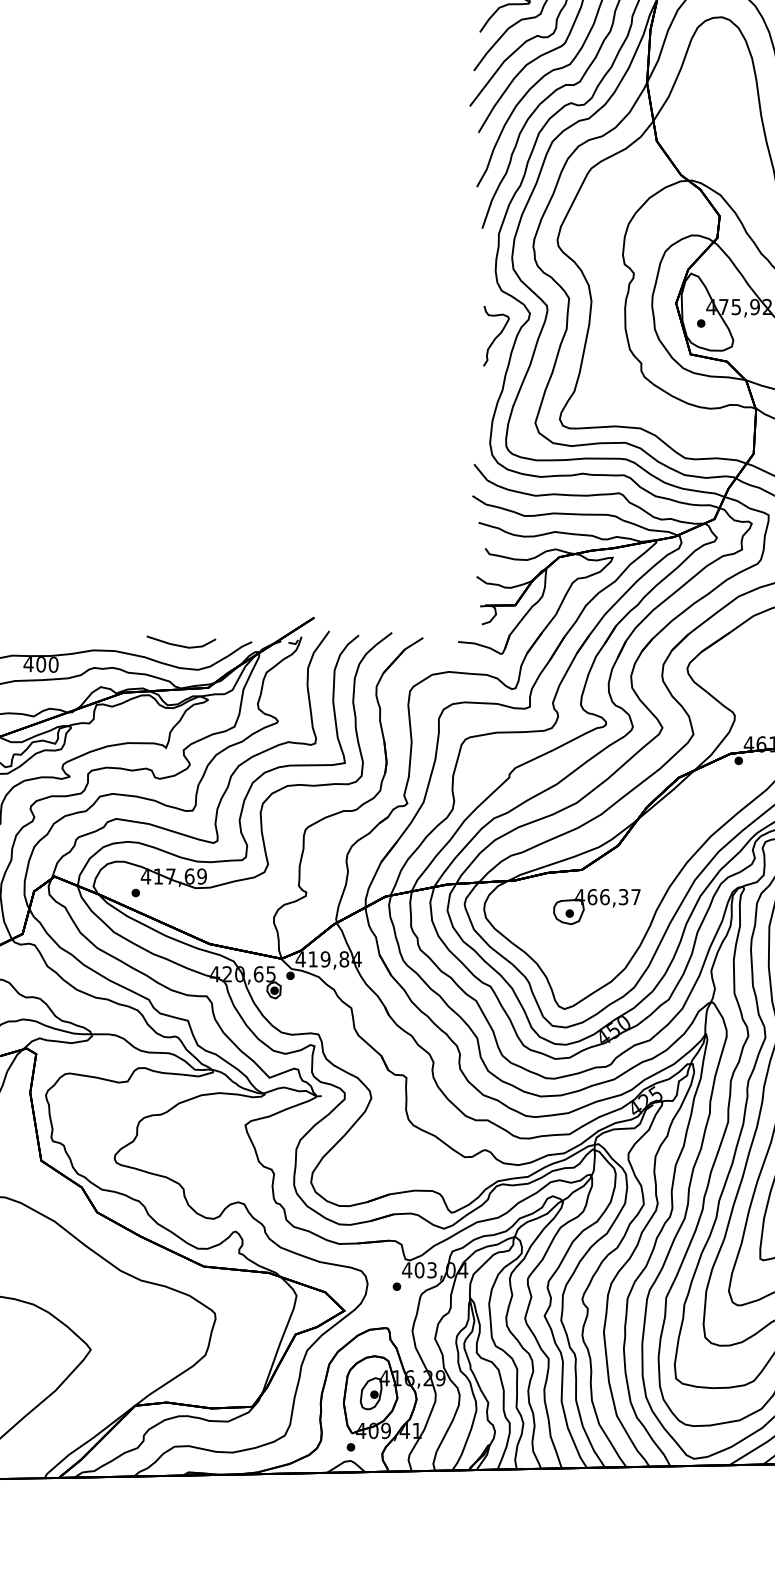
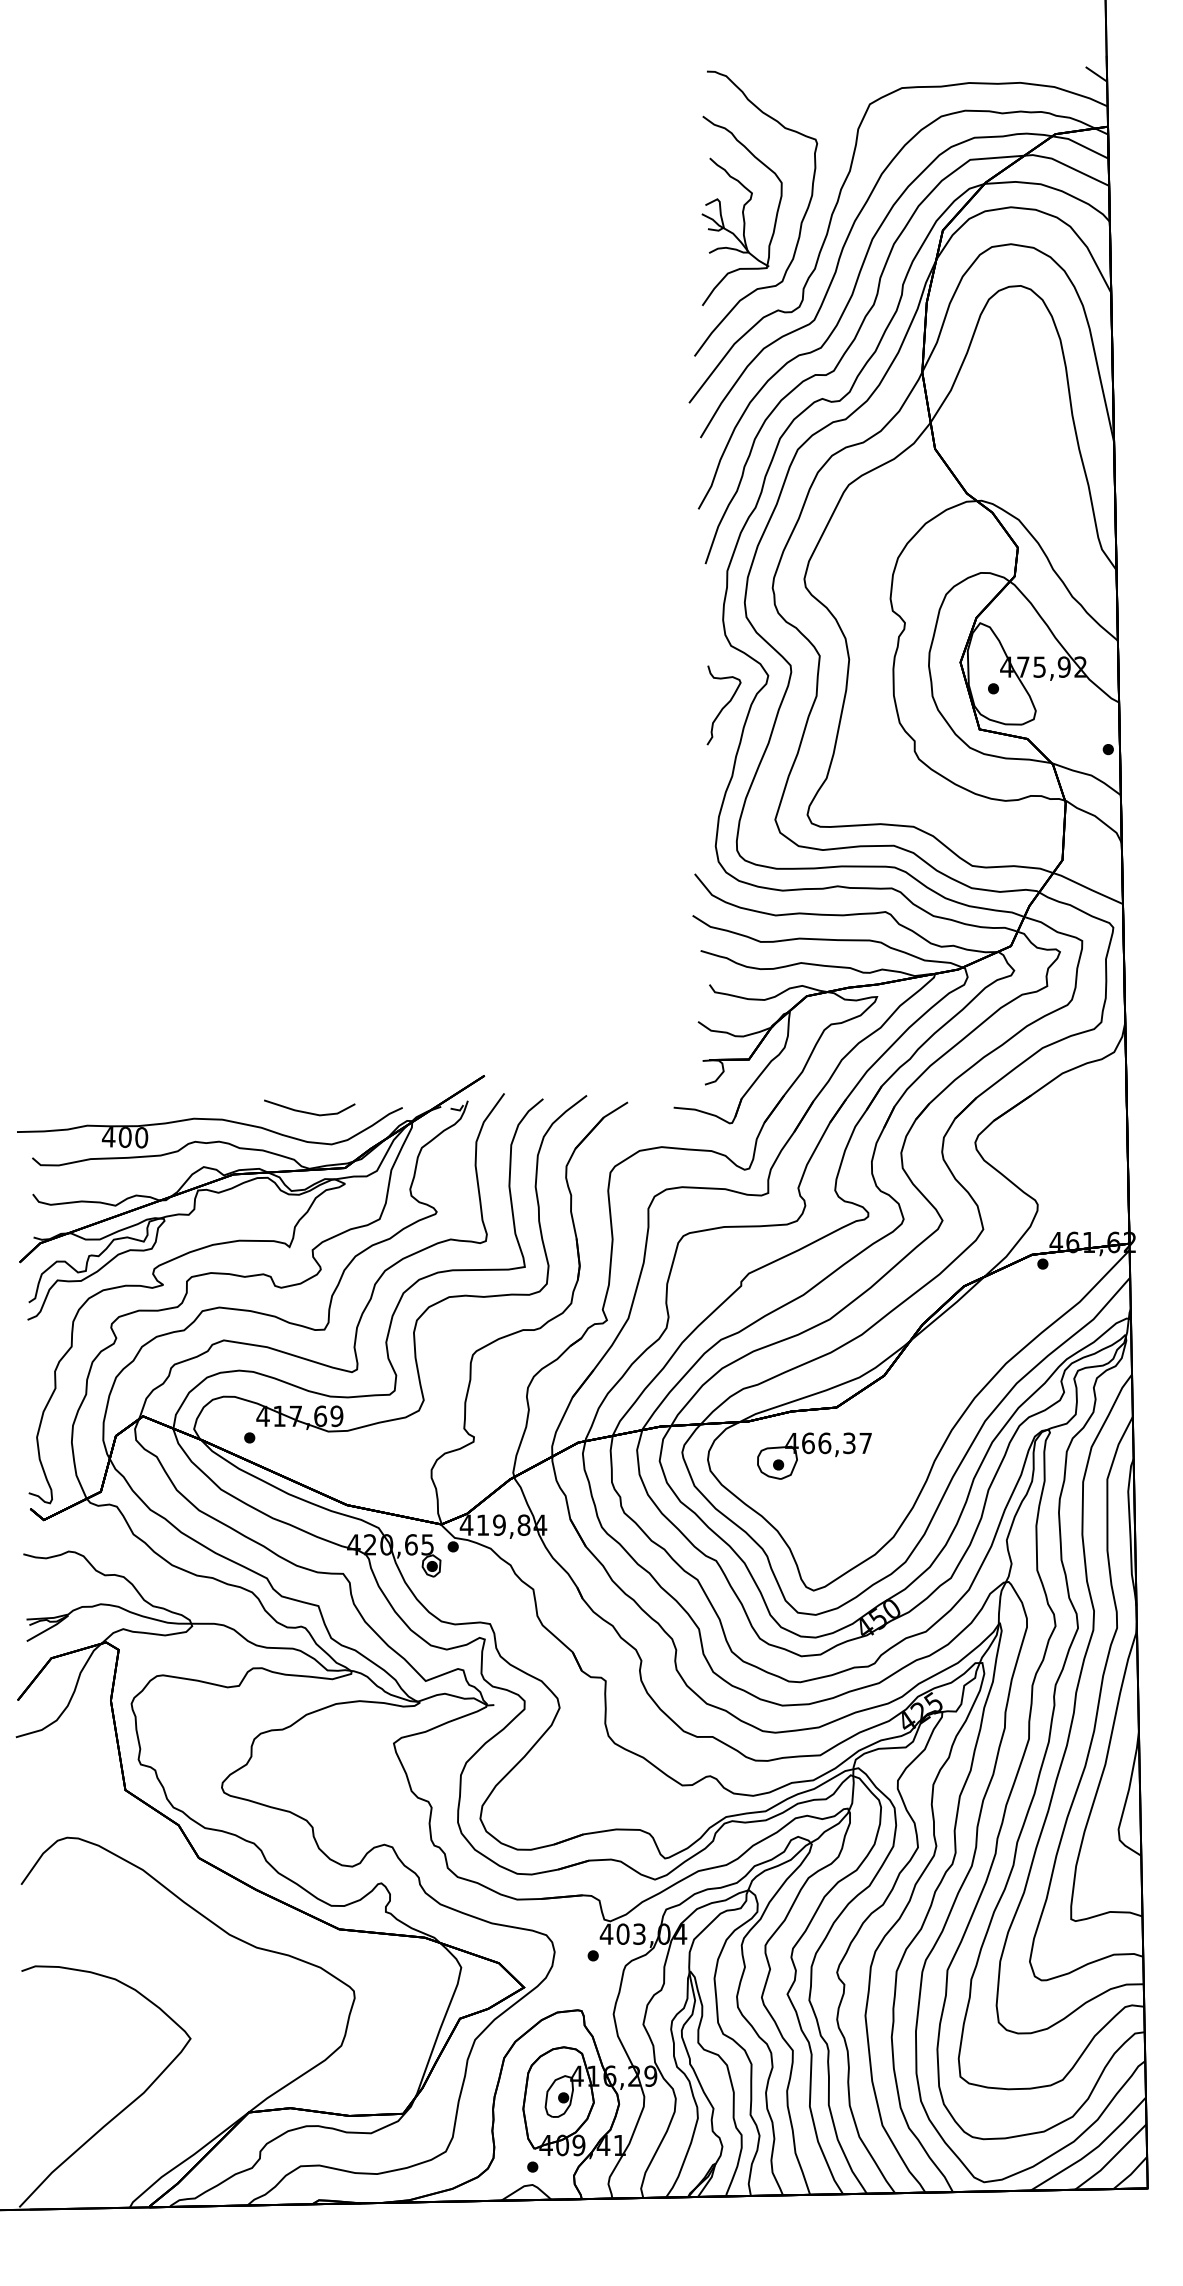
part: (597, 906) -> (814, 1455), moved

